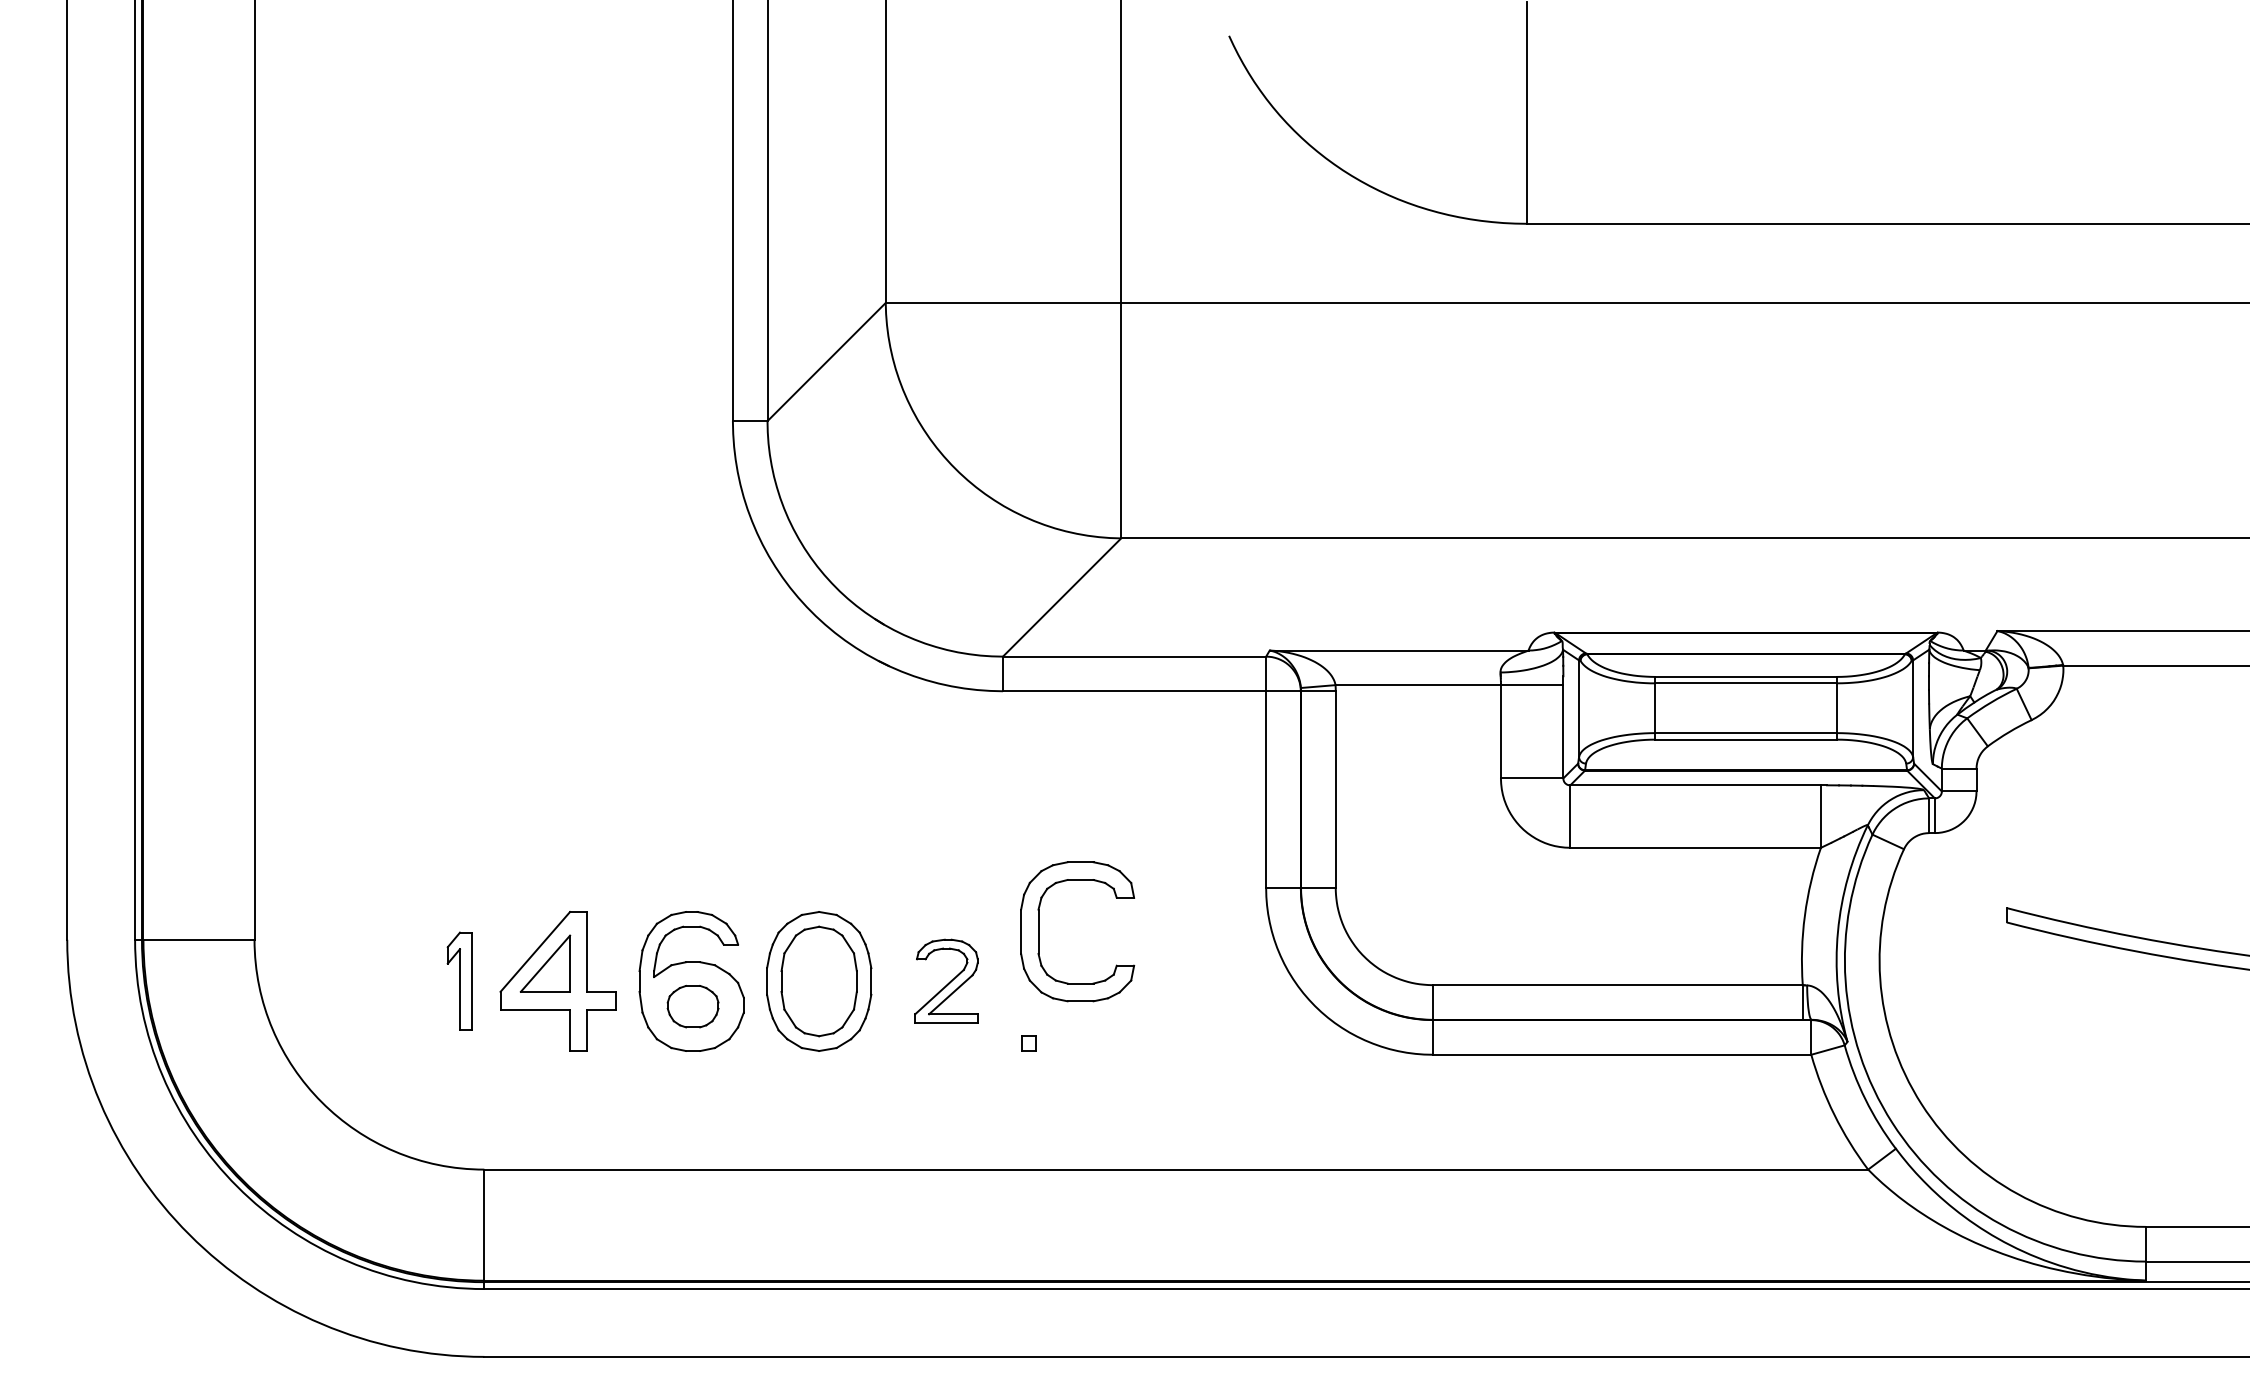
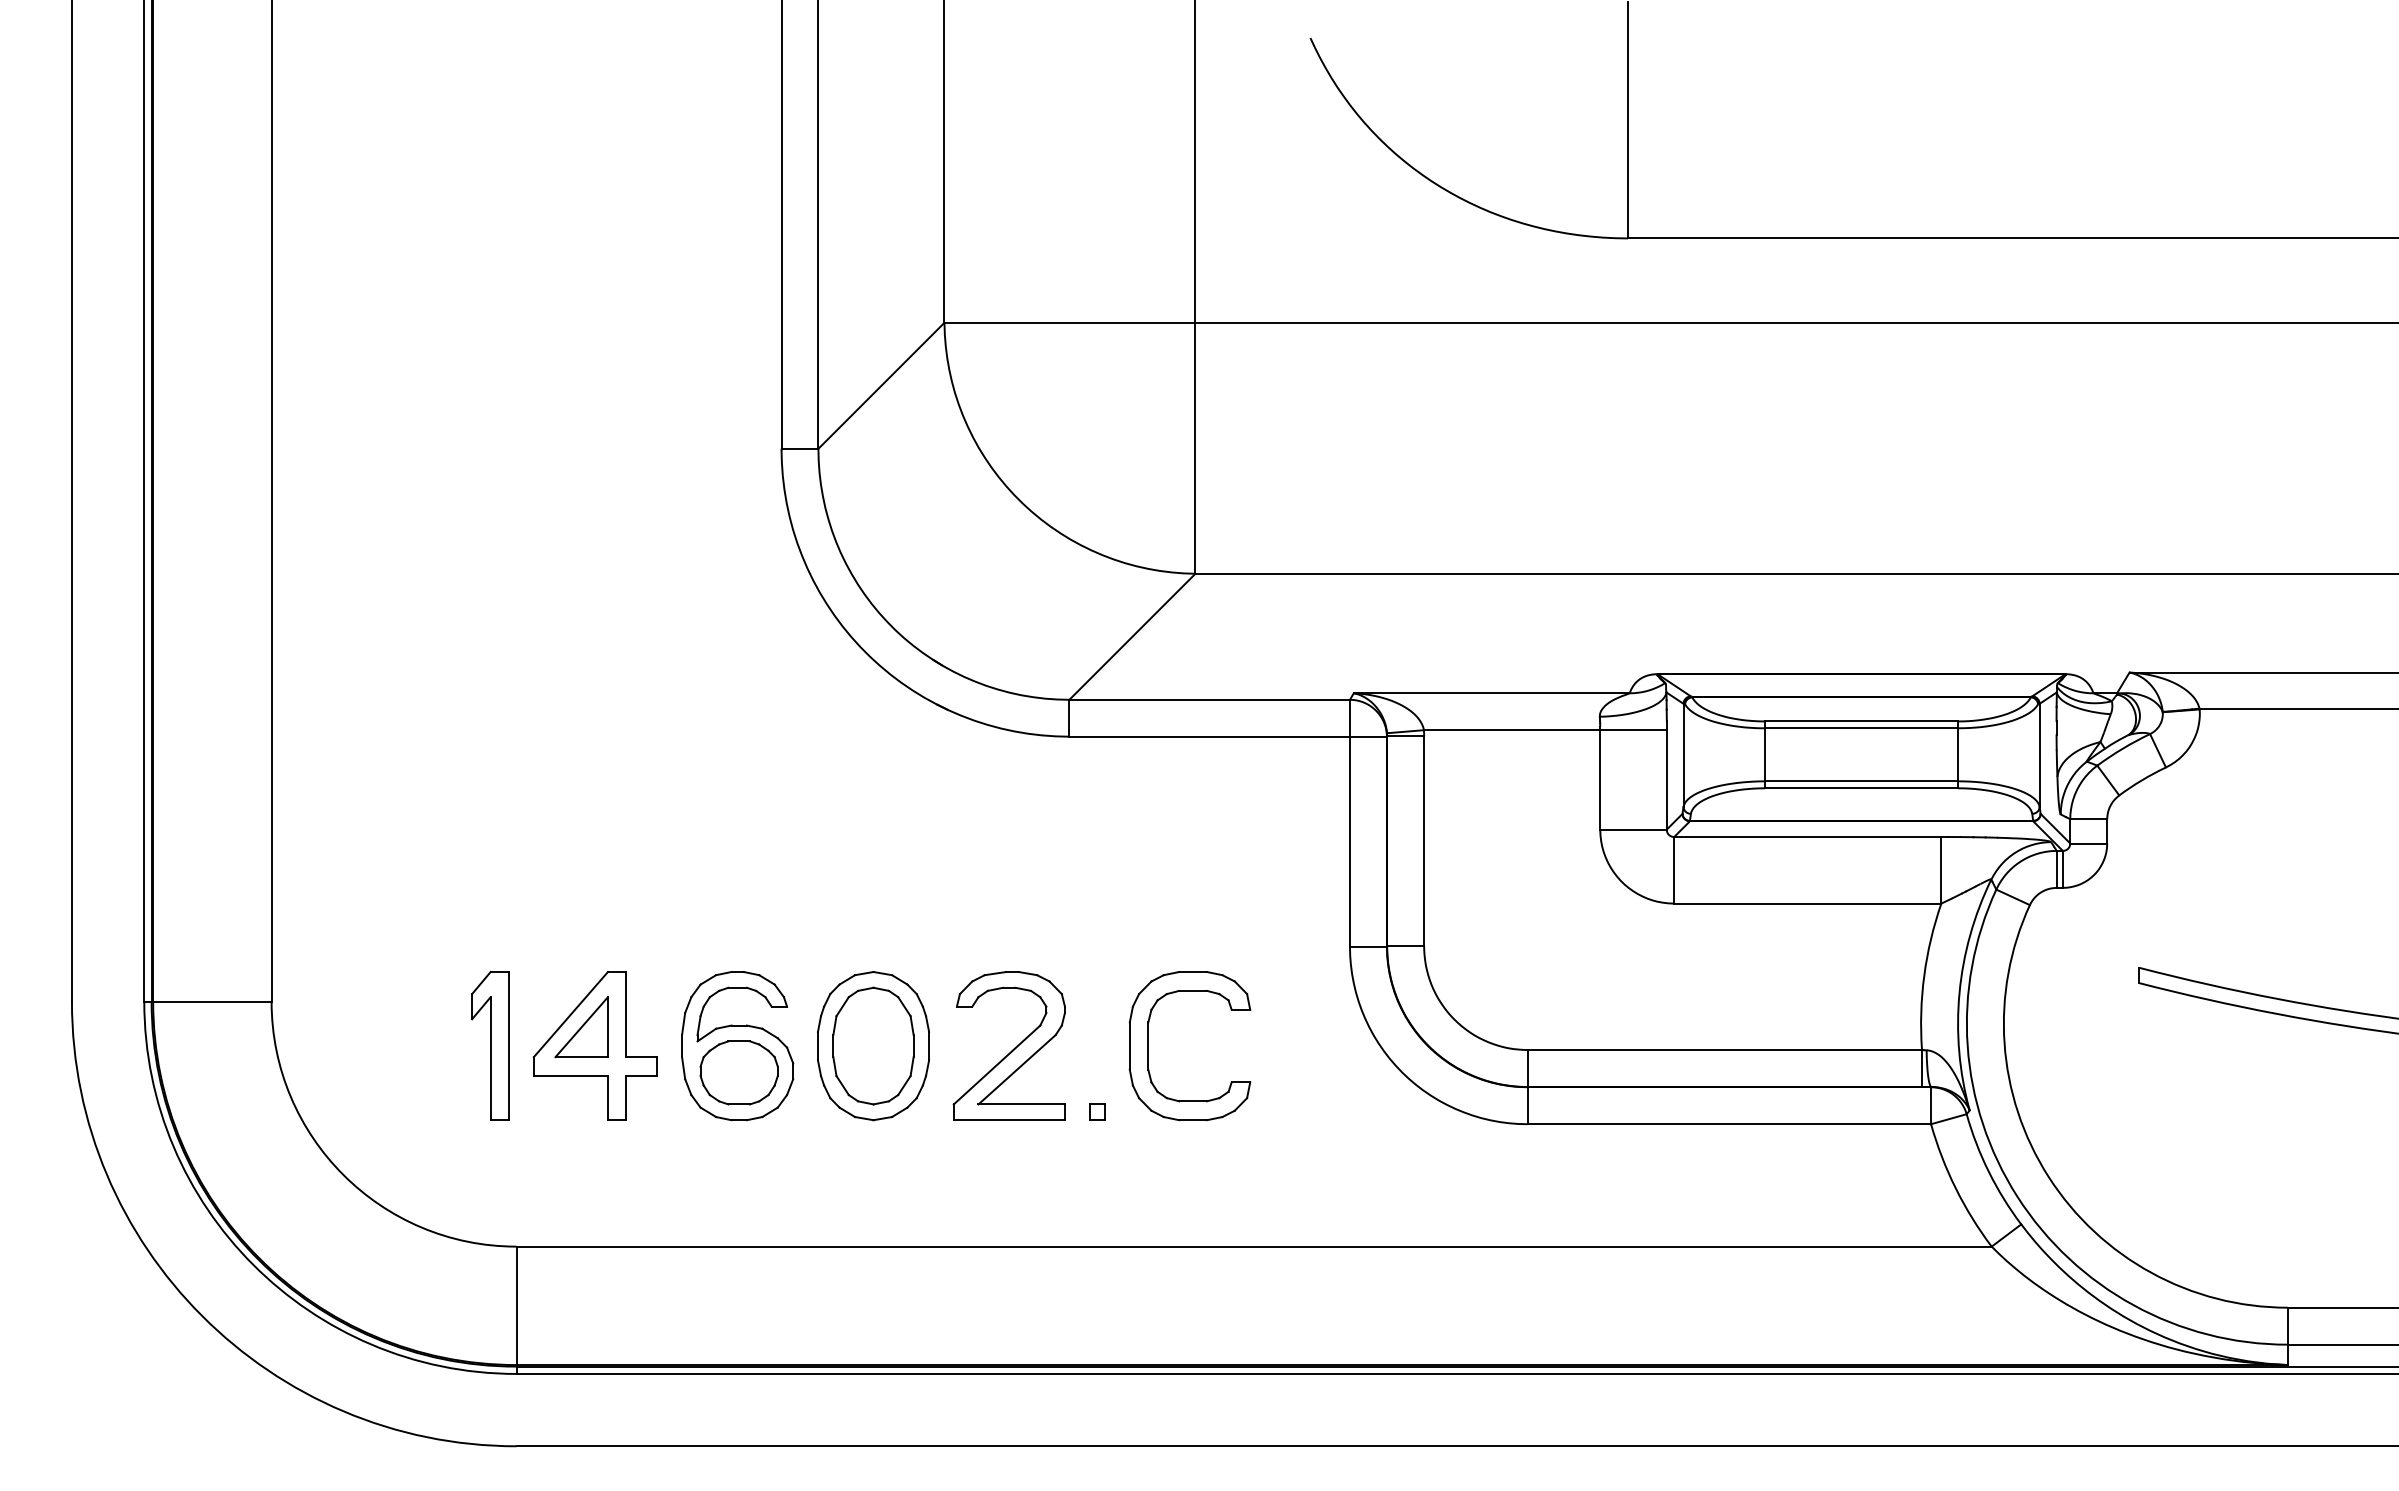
part: (1038, 932) -> (1148, 1046), moved
part: (459, 980) -> (490, 1045), size x1.43
part: (945, 980) -> (1008, 1045), size x1.67
part: (692, 1006) -> (738, 1072), size x1.43

